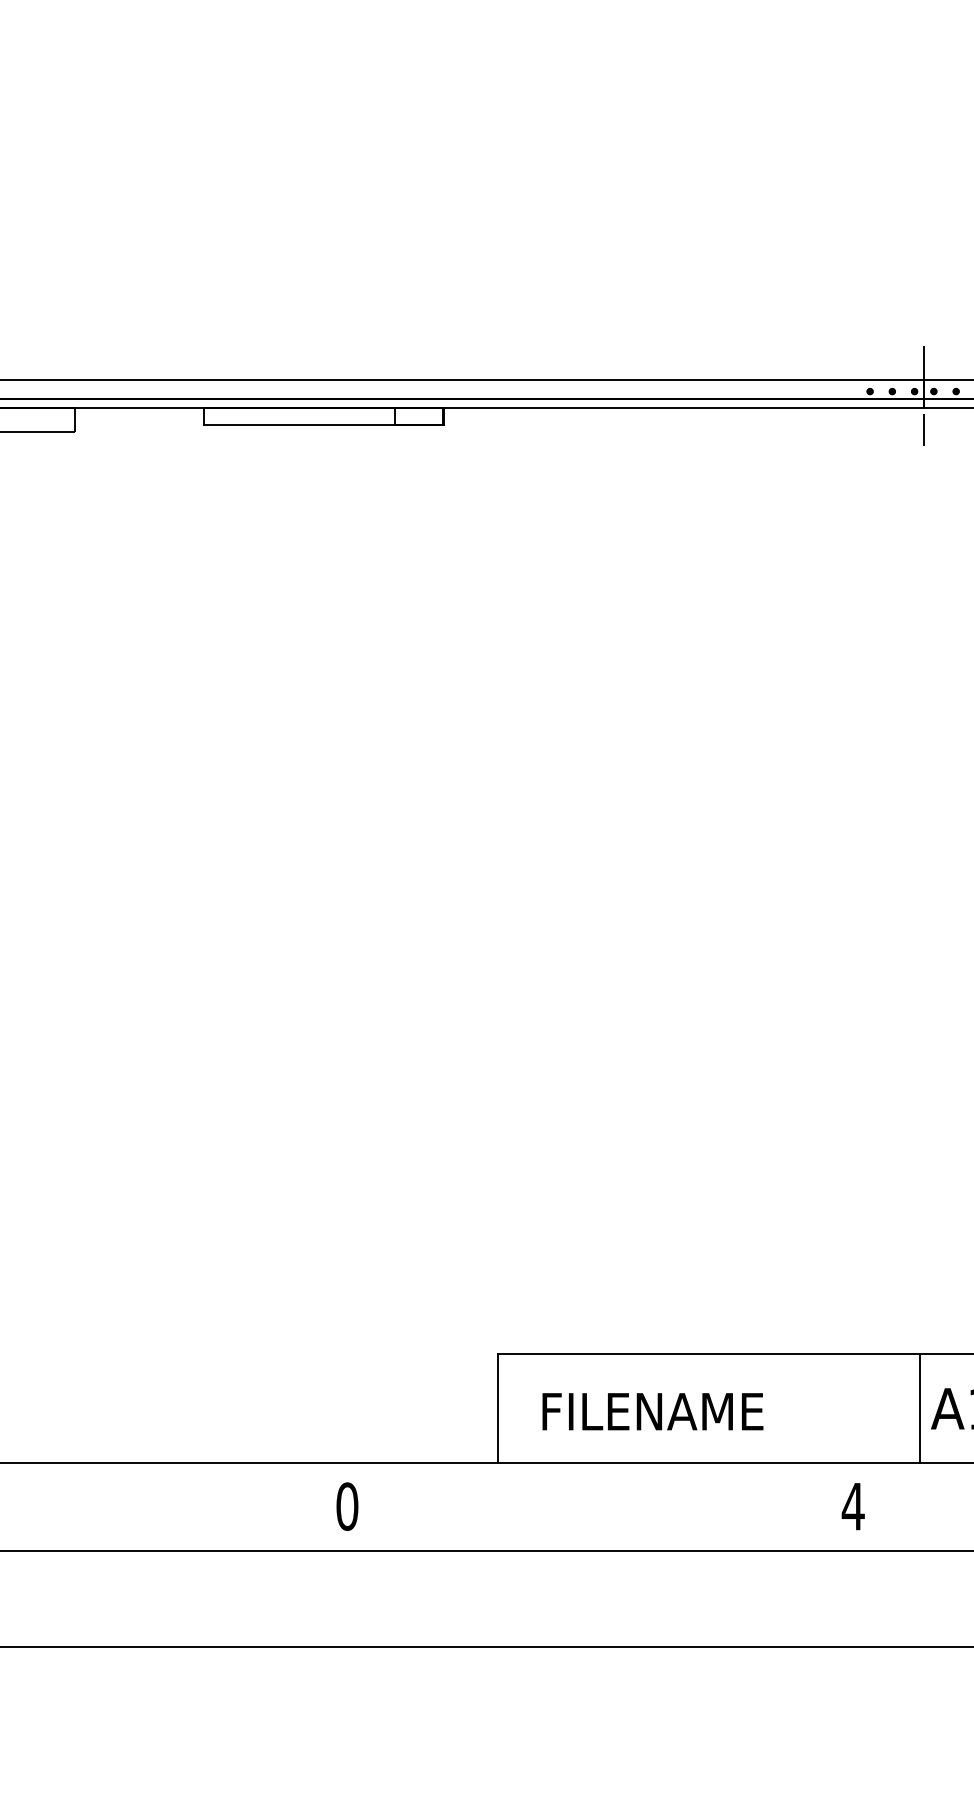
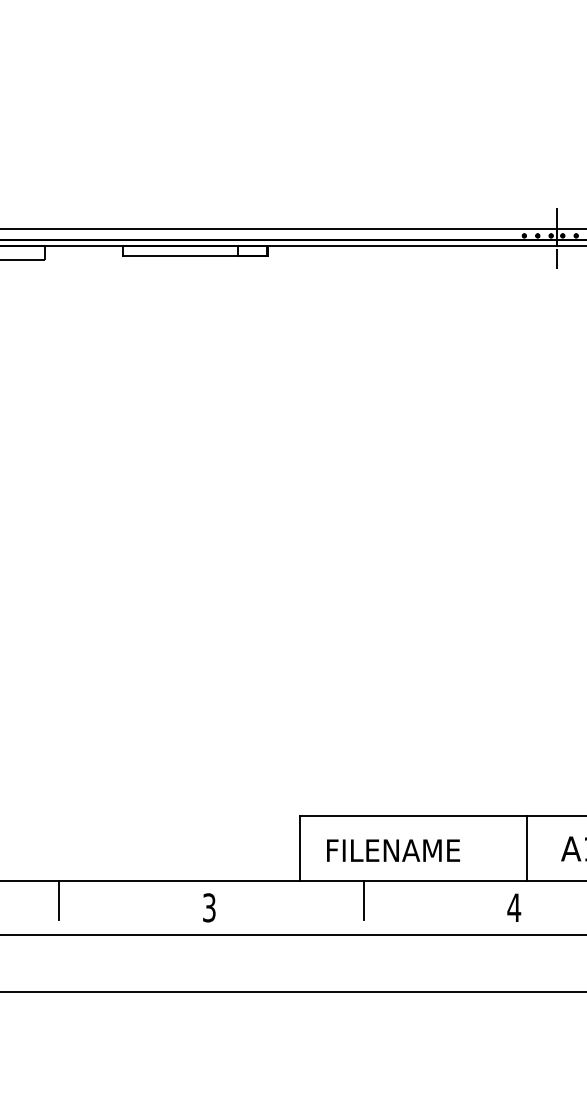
line: (920, 1408) -> (526, 848), moved
line: (98, 1494) -> (59, 900), added
line: (604, 1494) -> (364, 900), added
text: (345, 1506) -> (208, 907), 0 -> 3

